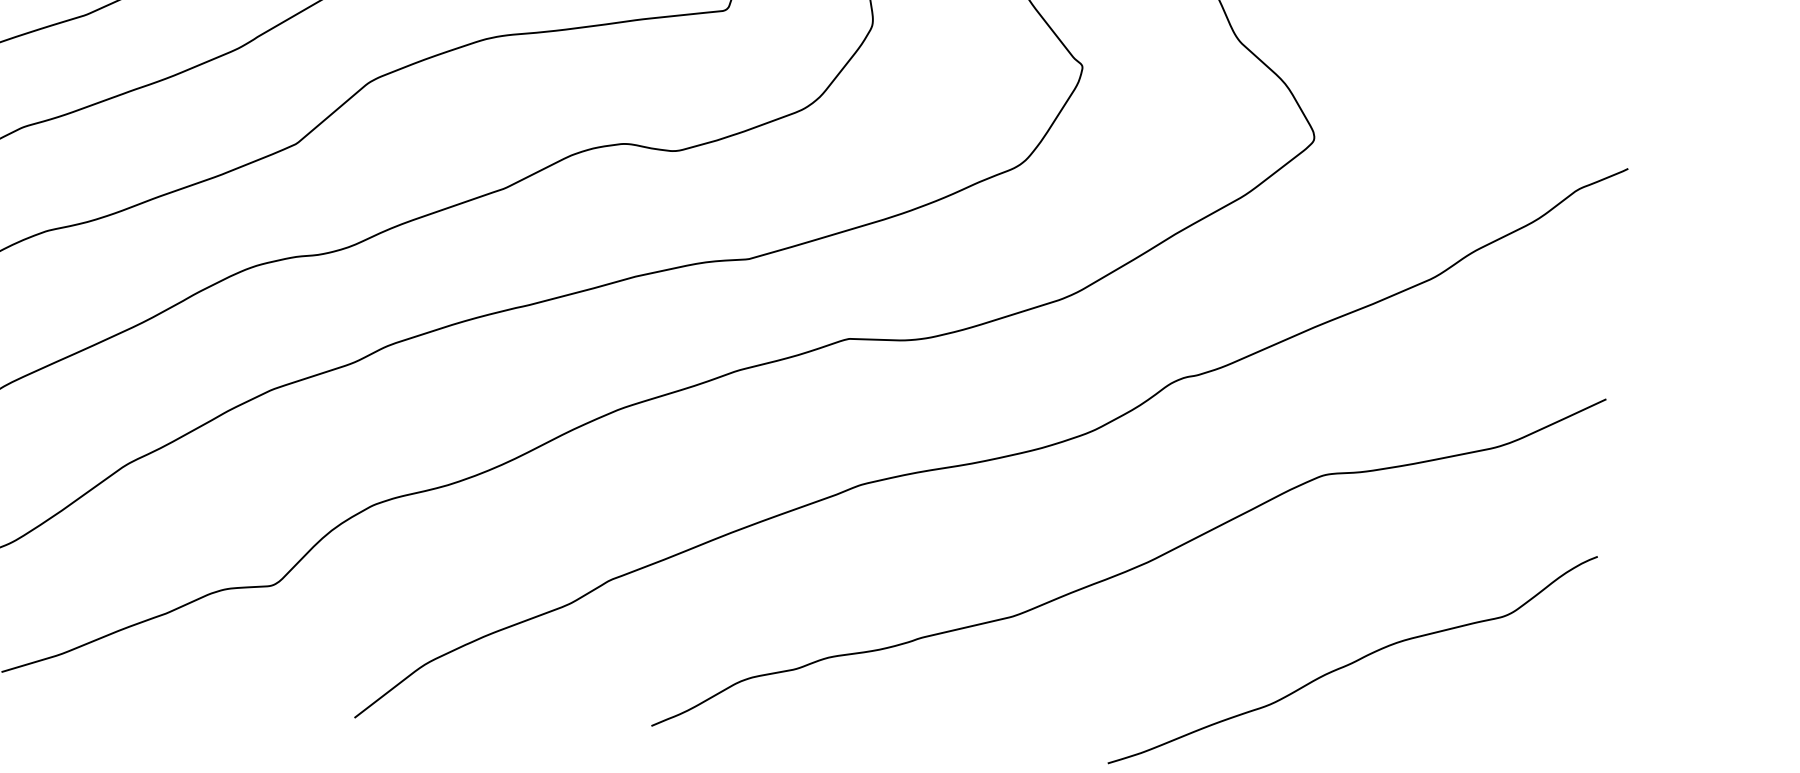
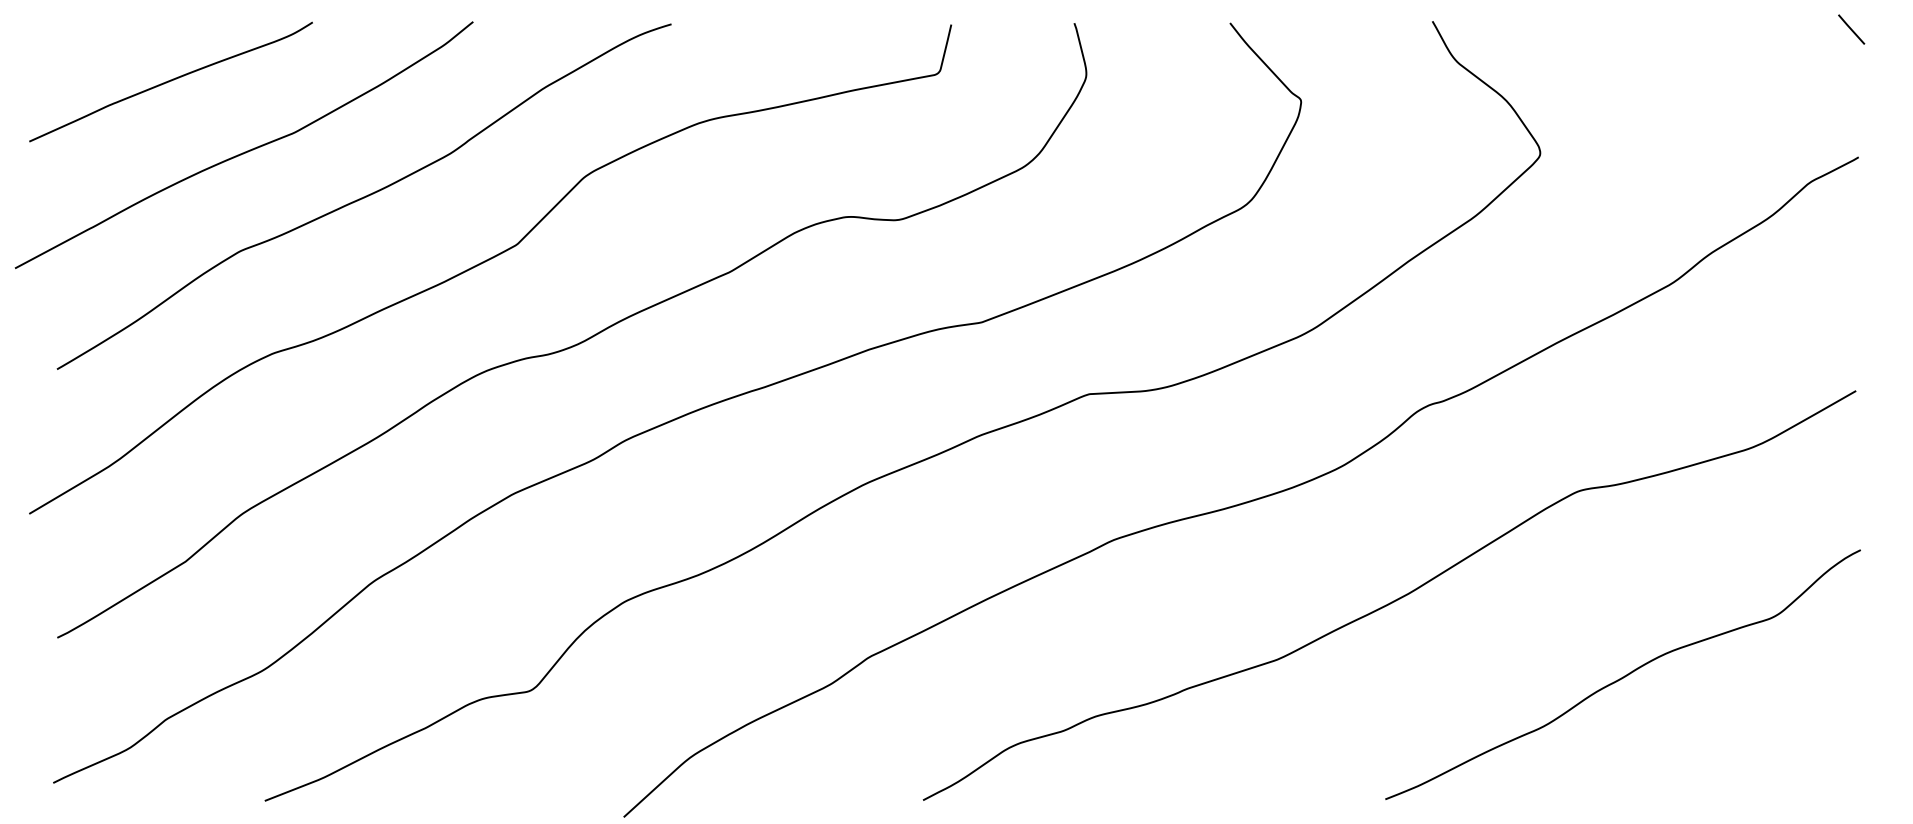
line: (1631, 42) -> (1851, 29), added

